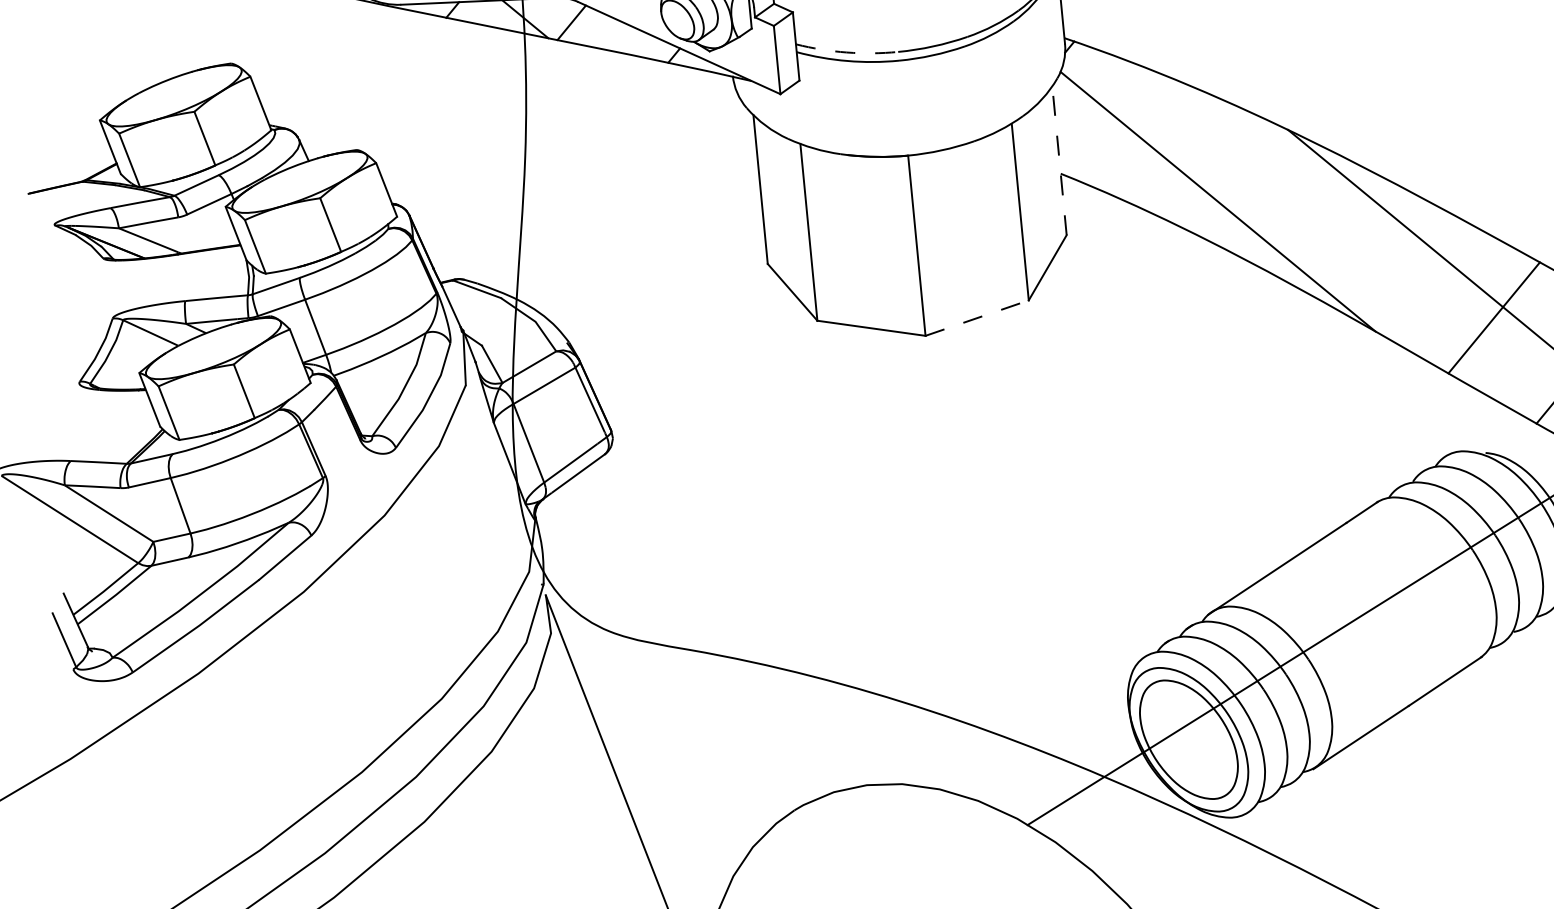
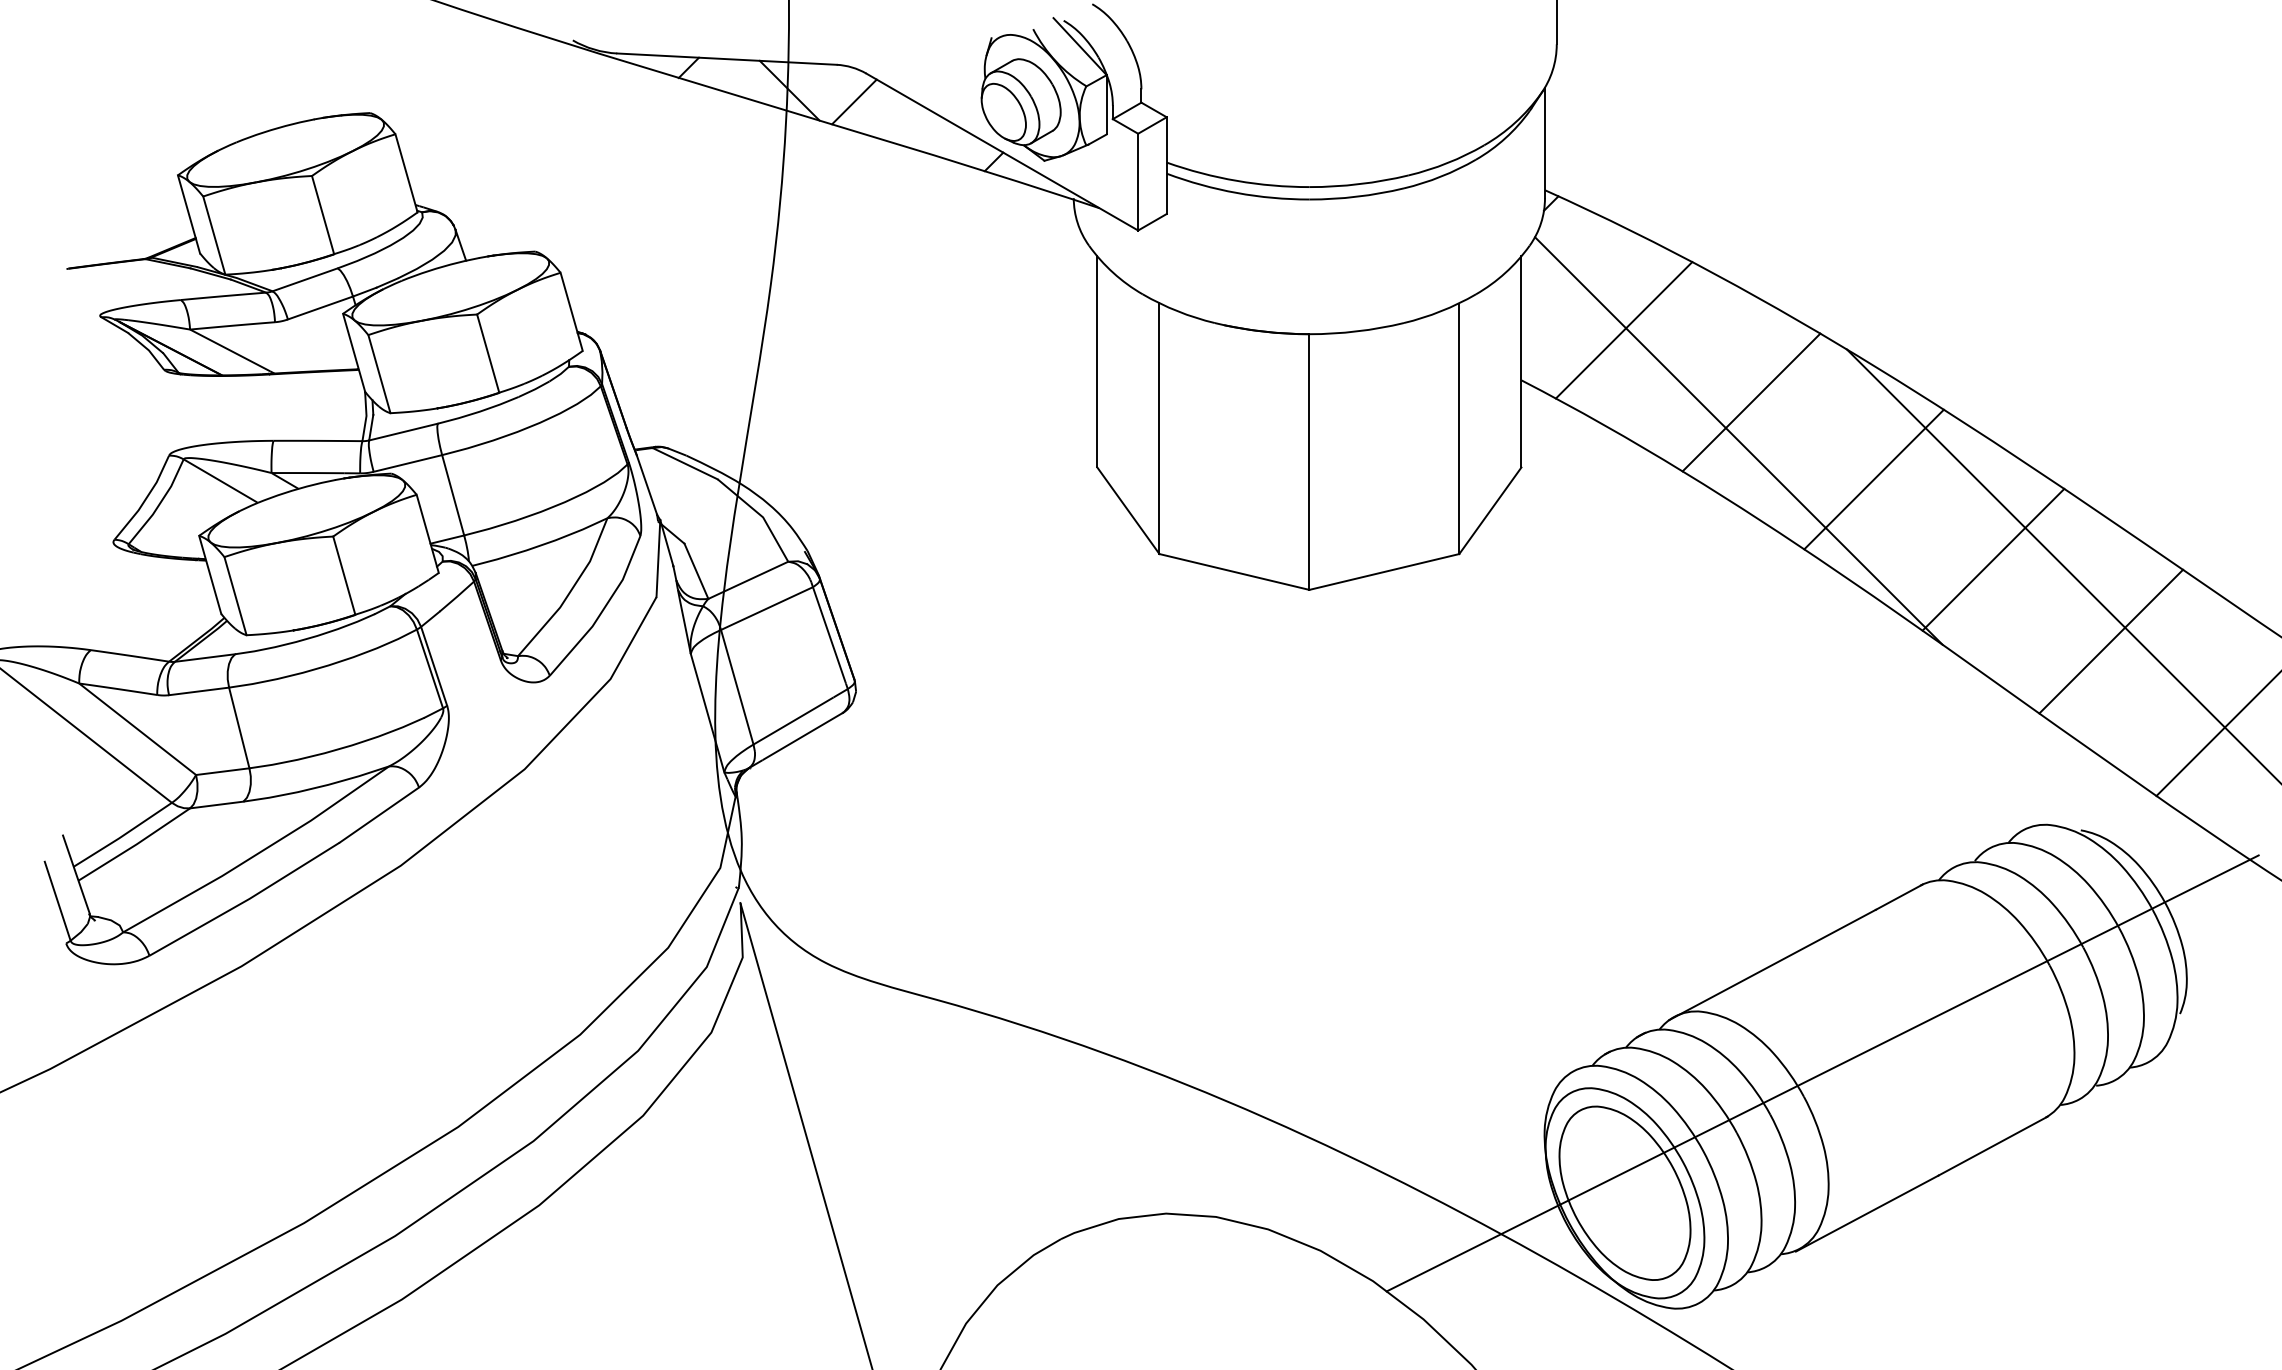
arc: (847, 52) -> (1237, 180), dashed -> solid
line: (1129, 131) -> (1623, 330), added
line: (1059, 160) -> (1521, 361), dashed -> solid
line: (1224, 173) -> (1751, 402), added
line: (1315, 219) -> (1873, 479), added
line: (1405, 267) -> (1993, 559), added
line: (977, 317) -> (1384, 571), dashed -> solid

